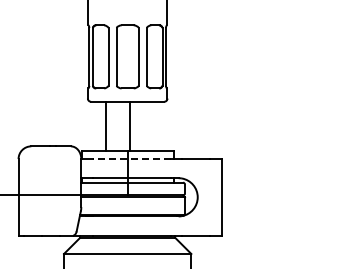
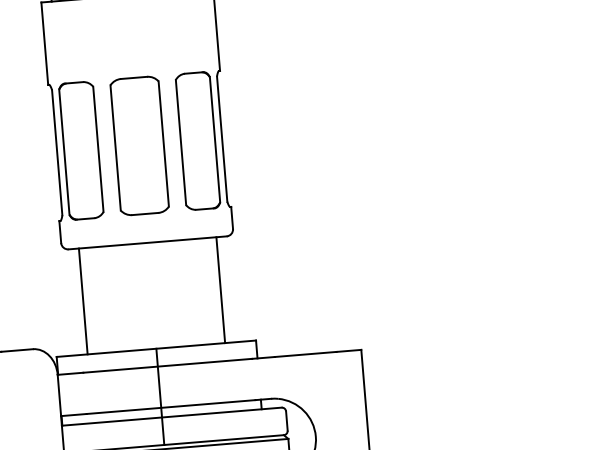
line: (105, 125) -> (82, 299), moved
line: (129, 125) -> (220, 288), moved
line: (131, 159) -> (166, 366), dashed -> solid

